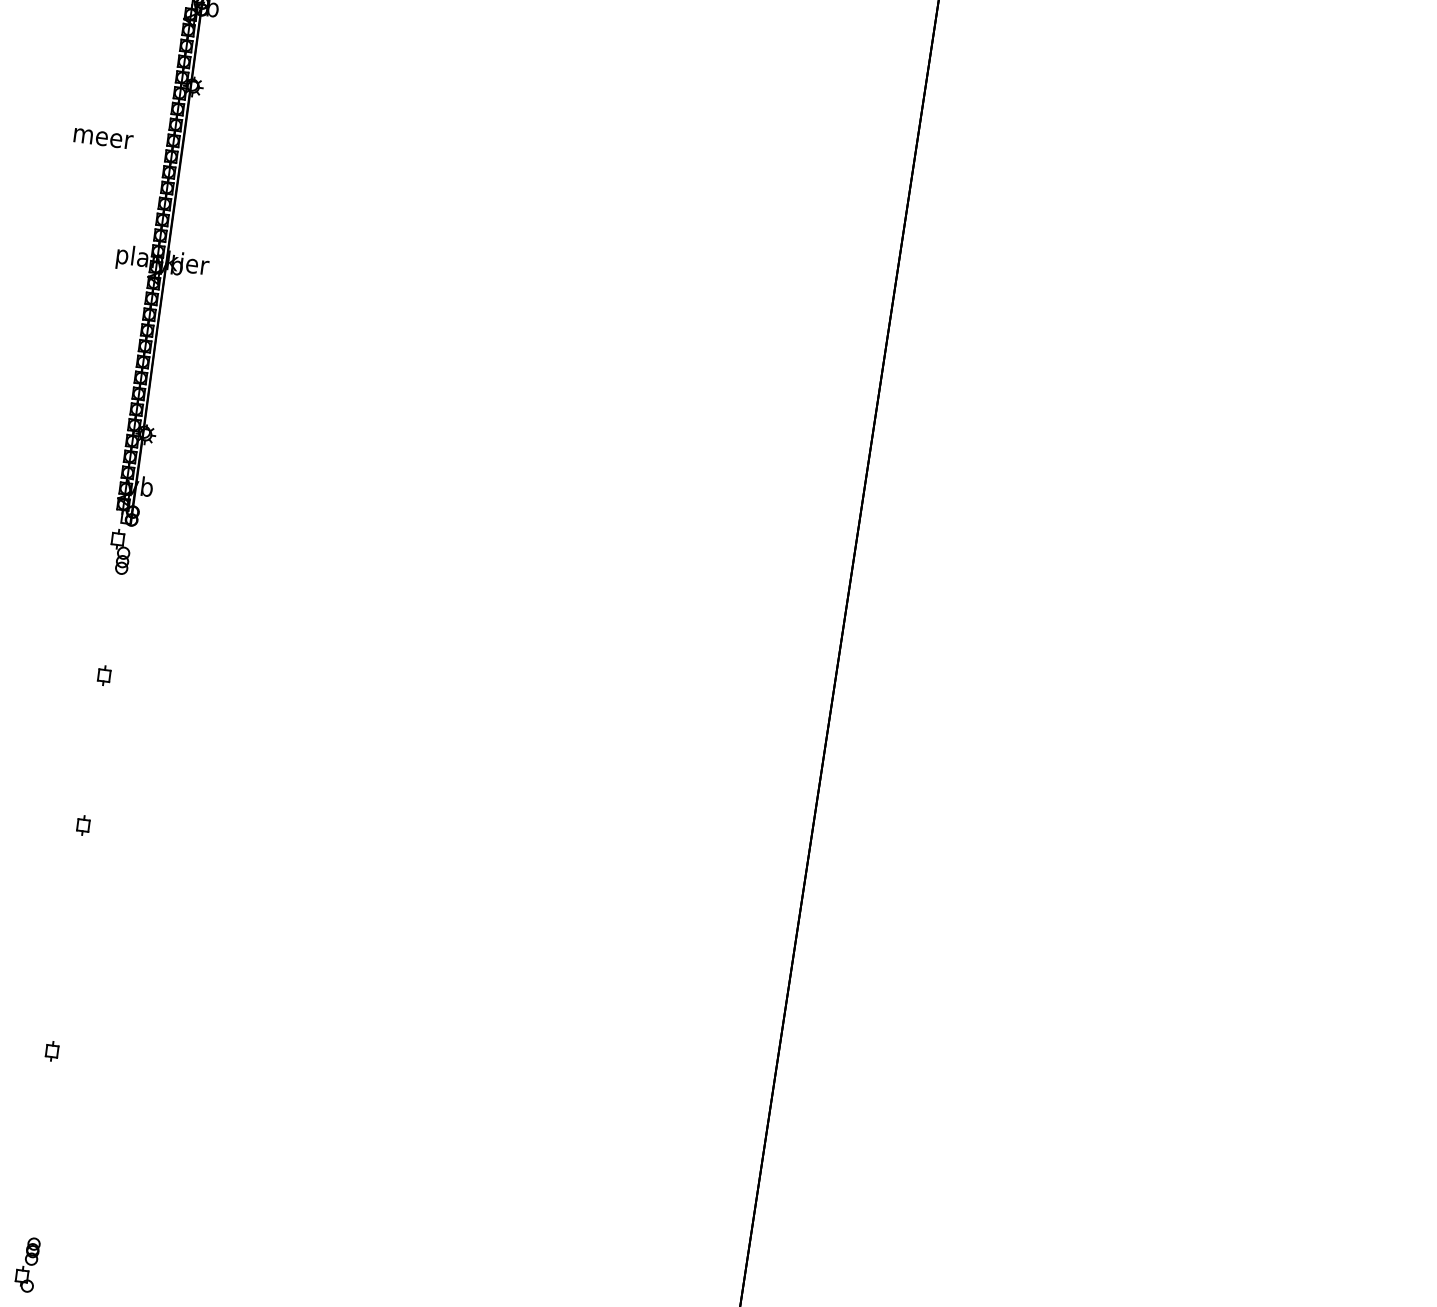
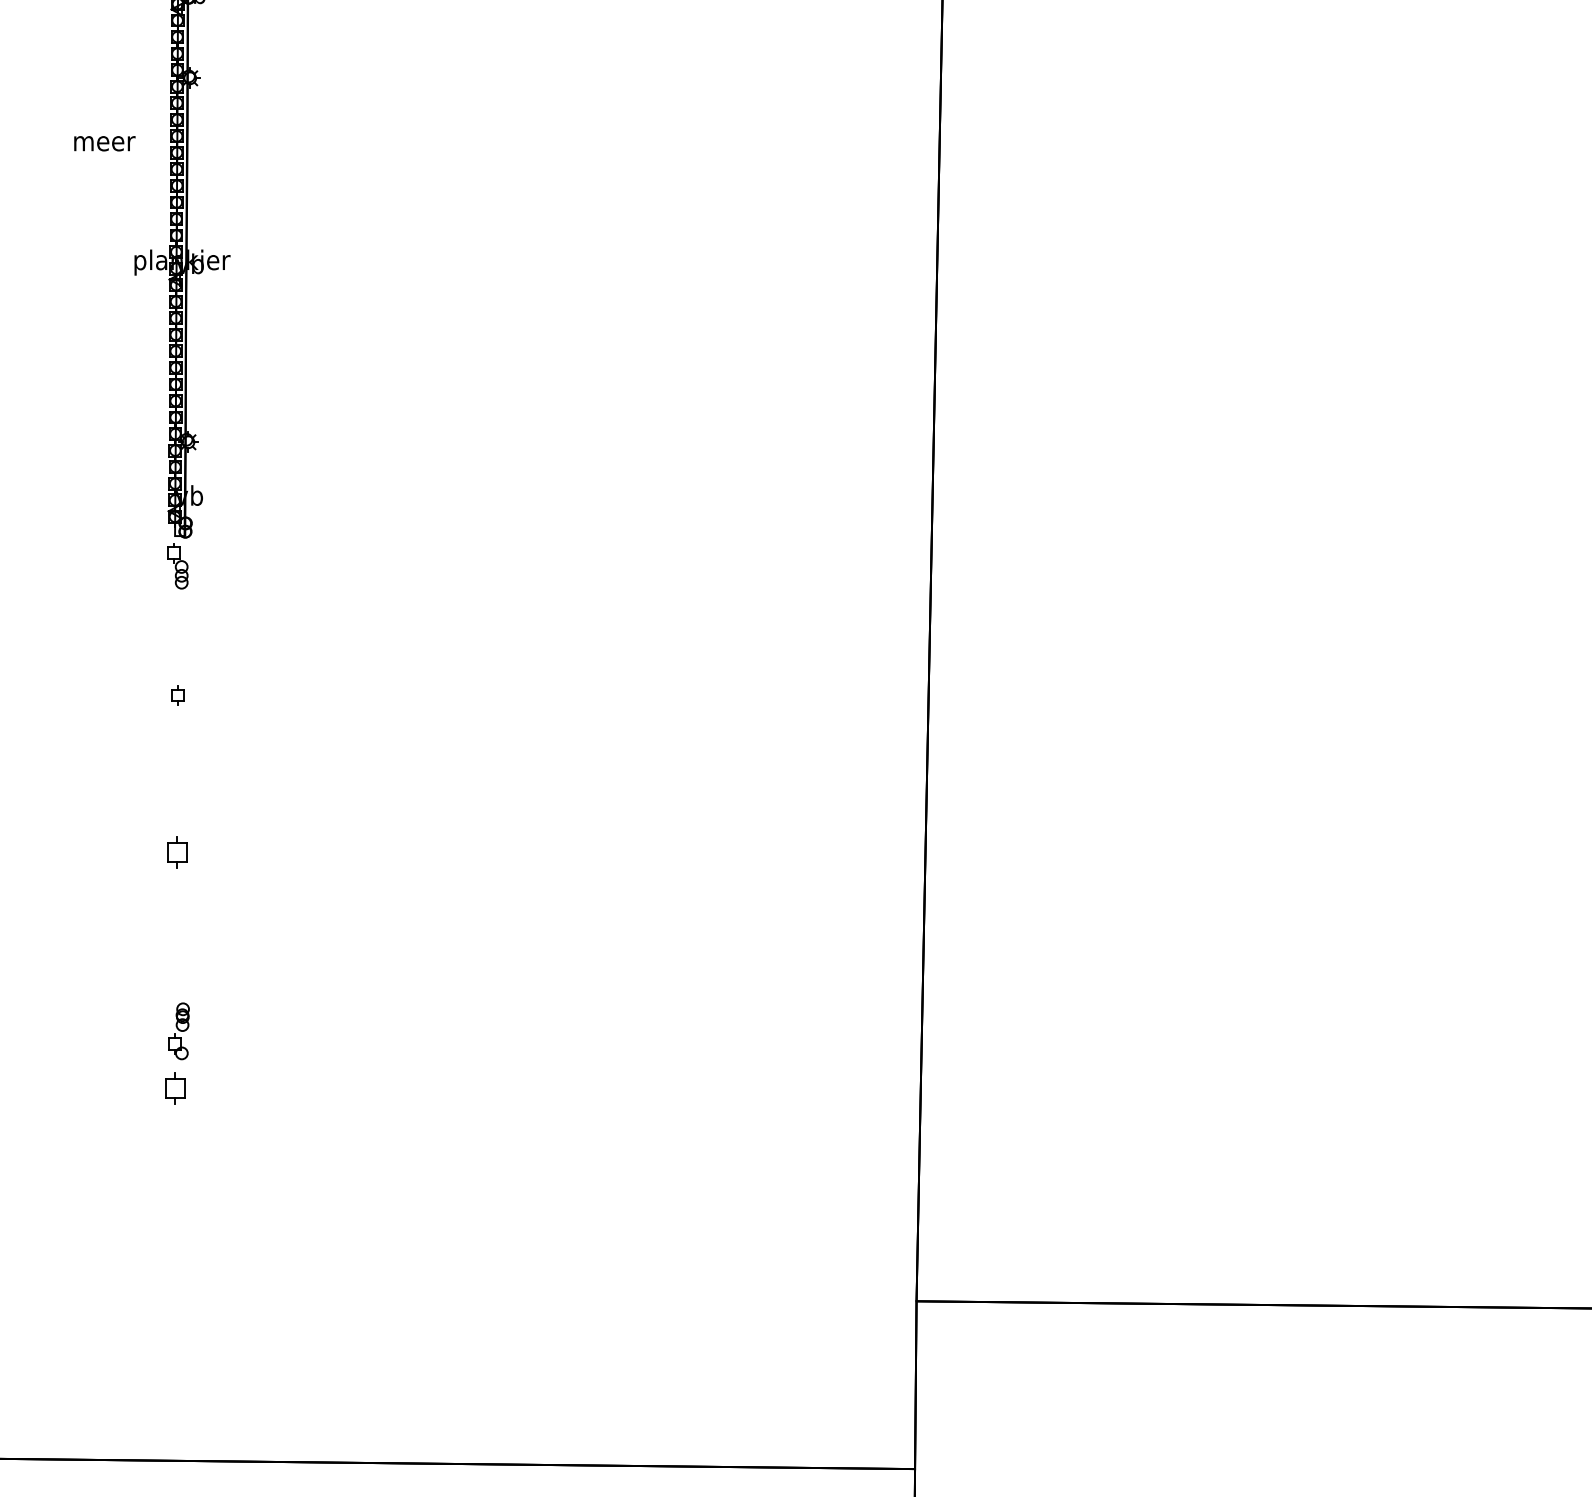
part: (82, 824) -> (176, 851), size x1.6
part: (52, 1051) -> (175, 1088), size x1.6
part: (26, 1264) -> (178, 1031), moved

